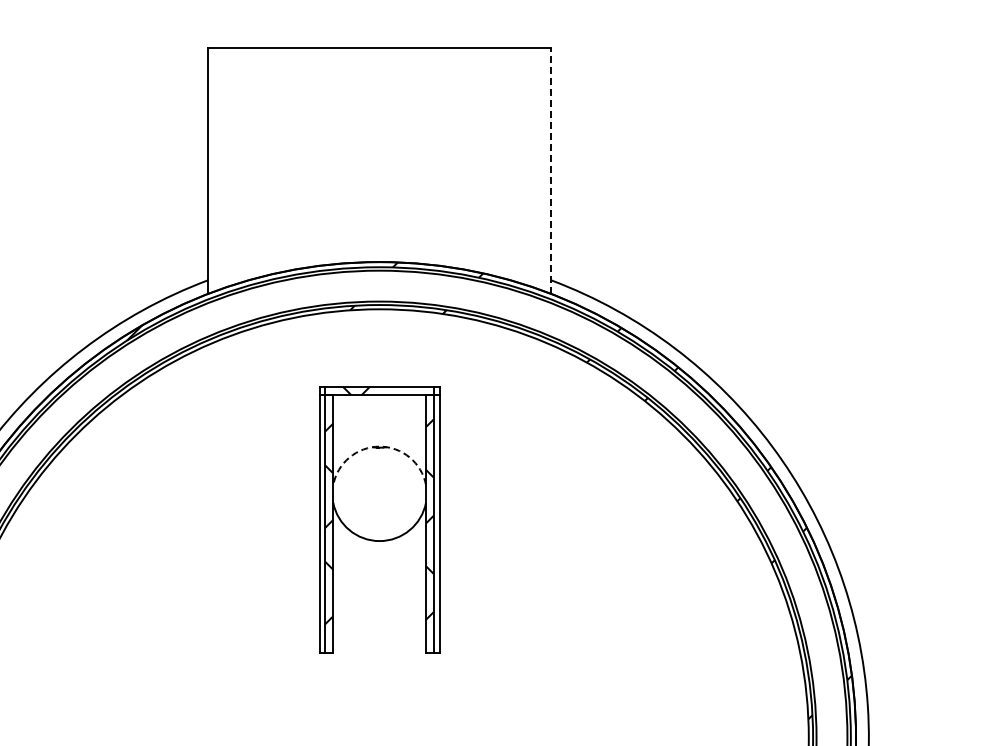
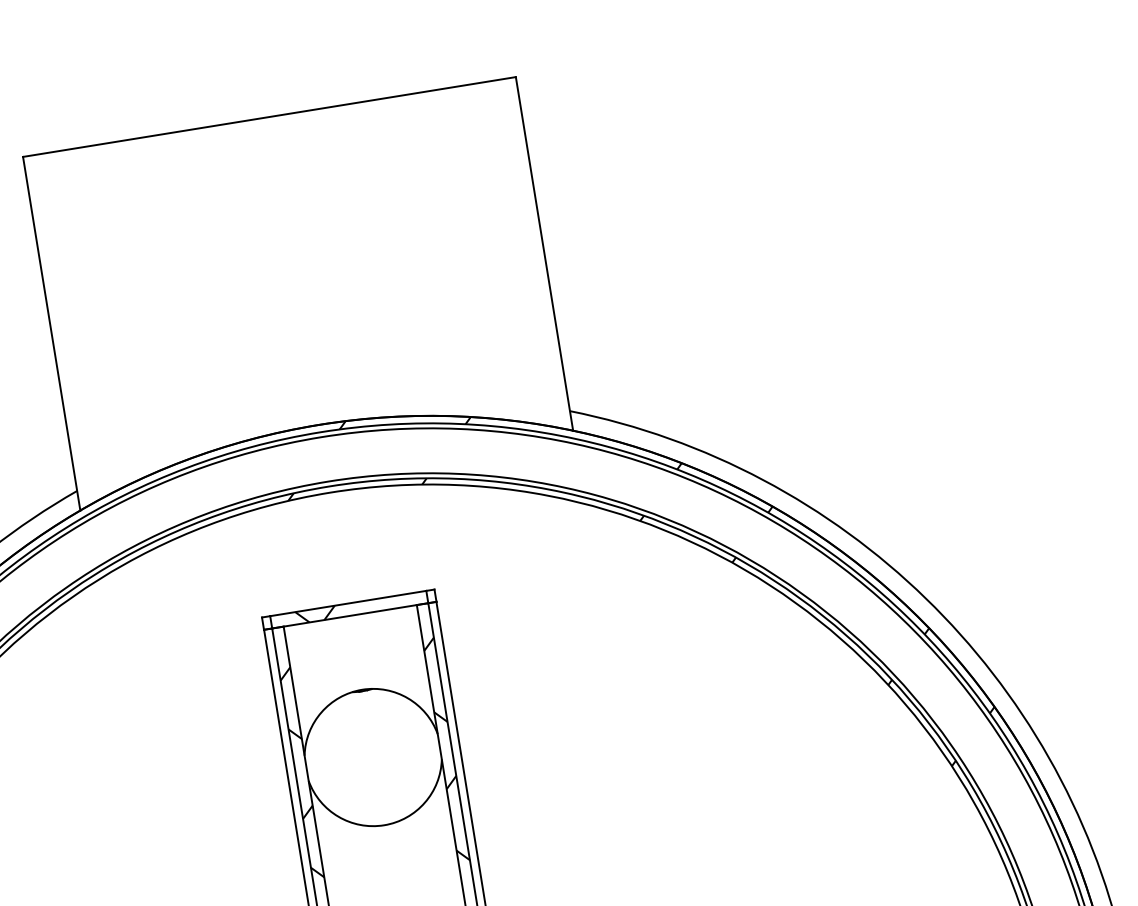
line: (551, 170) -> (544, 253), dashed -> solid
arc: (379, 446) -> (361, 689), dashed -> solid

